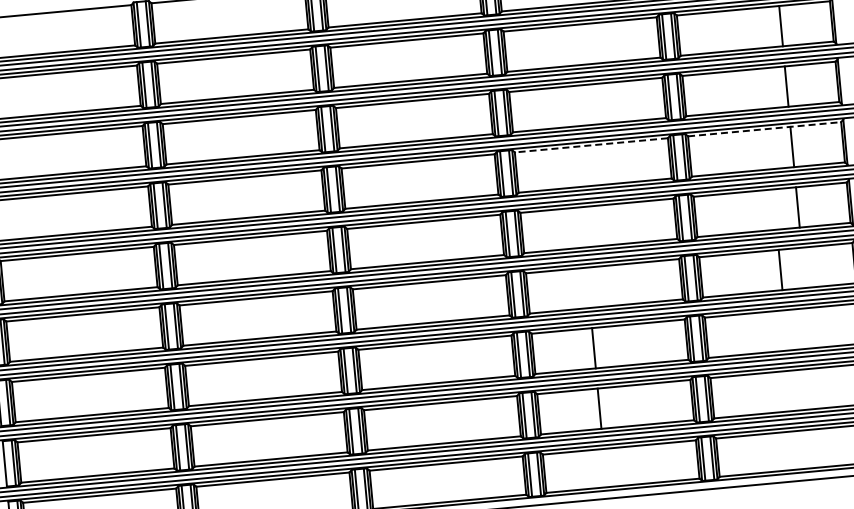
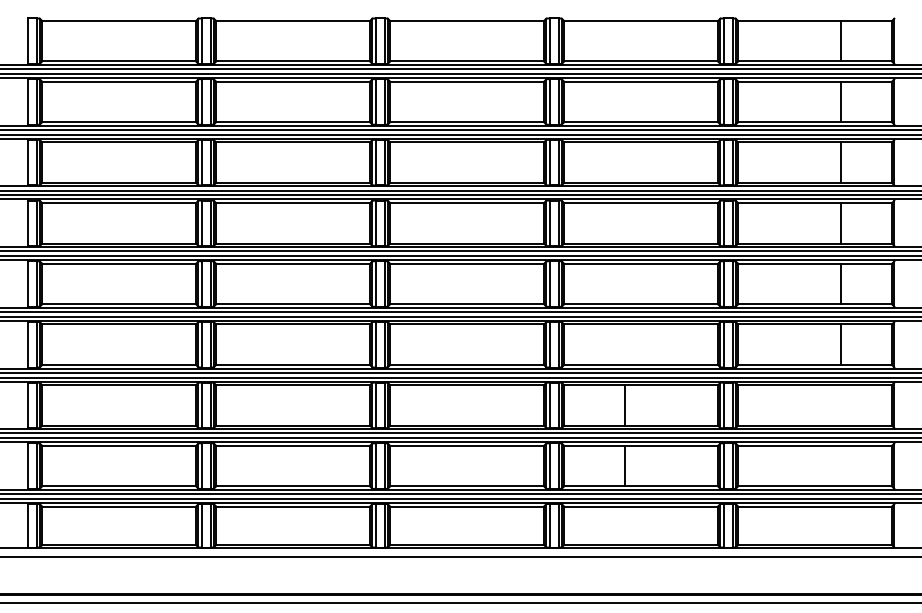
line: (765, 129) -> (815, 203), dashed -> solid
line: (591, 145) -> (641, 203), dashed -> solid
line: (780, 269) -> (840, 344), moved

